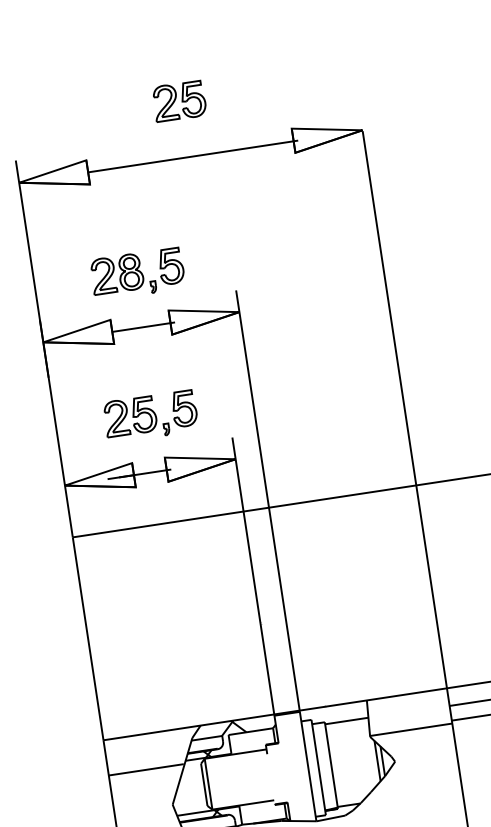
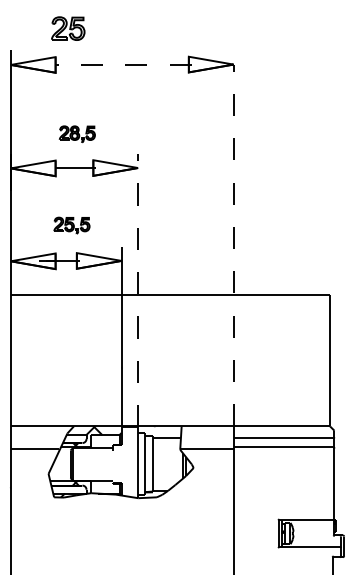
part: (179, 101) -> (68, 28), moved
line: (192, 155) -> (123, 64), solid -> dashed
part: (138, 274) -> (77, 134), size x0.6
line: (404, 409) -> (233, 245), solid -> dashed
part: (150, 416) -> (71, 225), size x0.6
line: (268, 500) -> (138, 290), solid -> dashed

